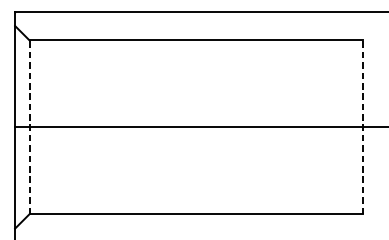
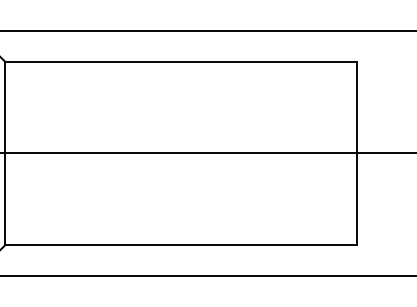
line: (29, 127) -> (4, 153), dashed -> solid
line: (362, 127) -> (357, 153), dashed -> solid

